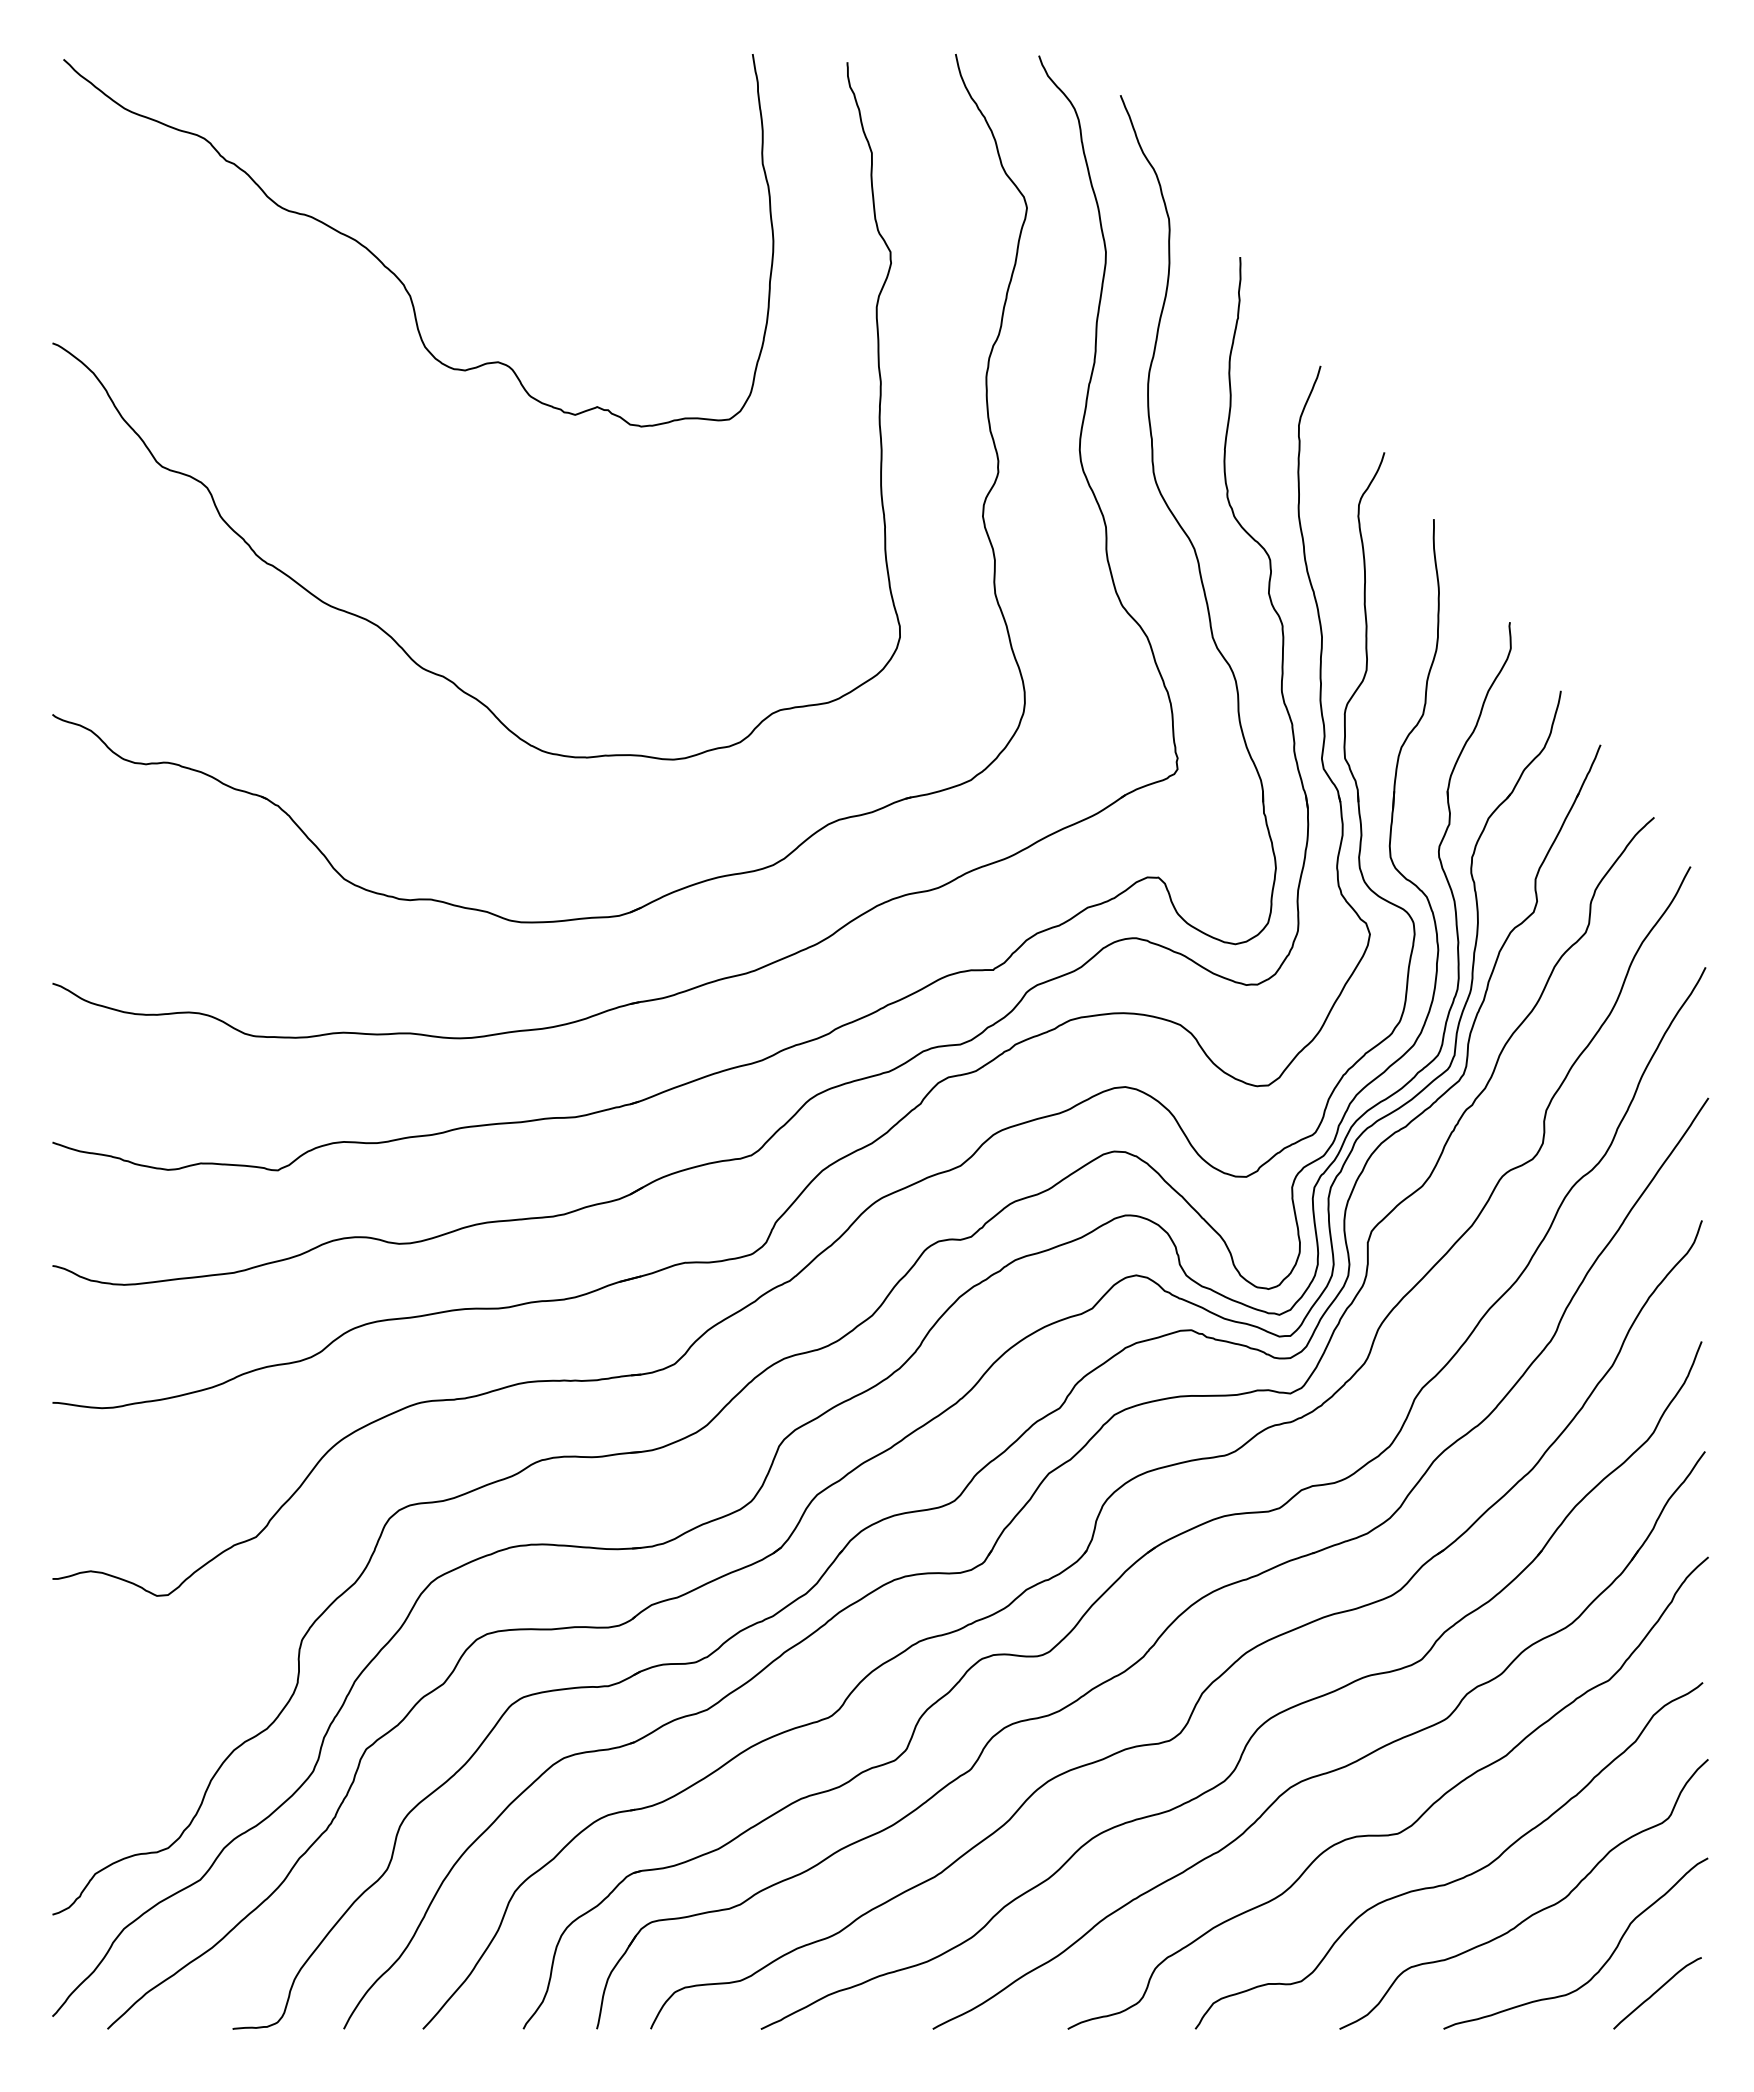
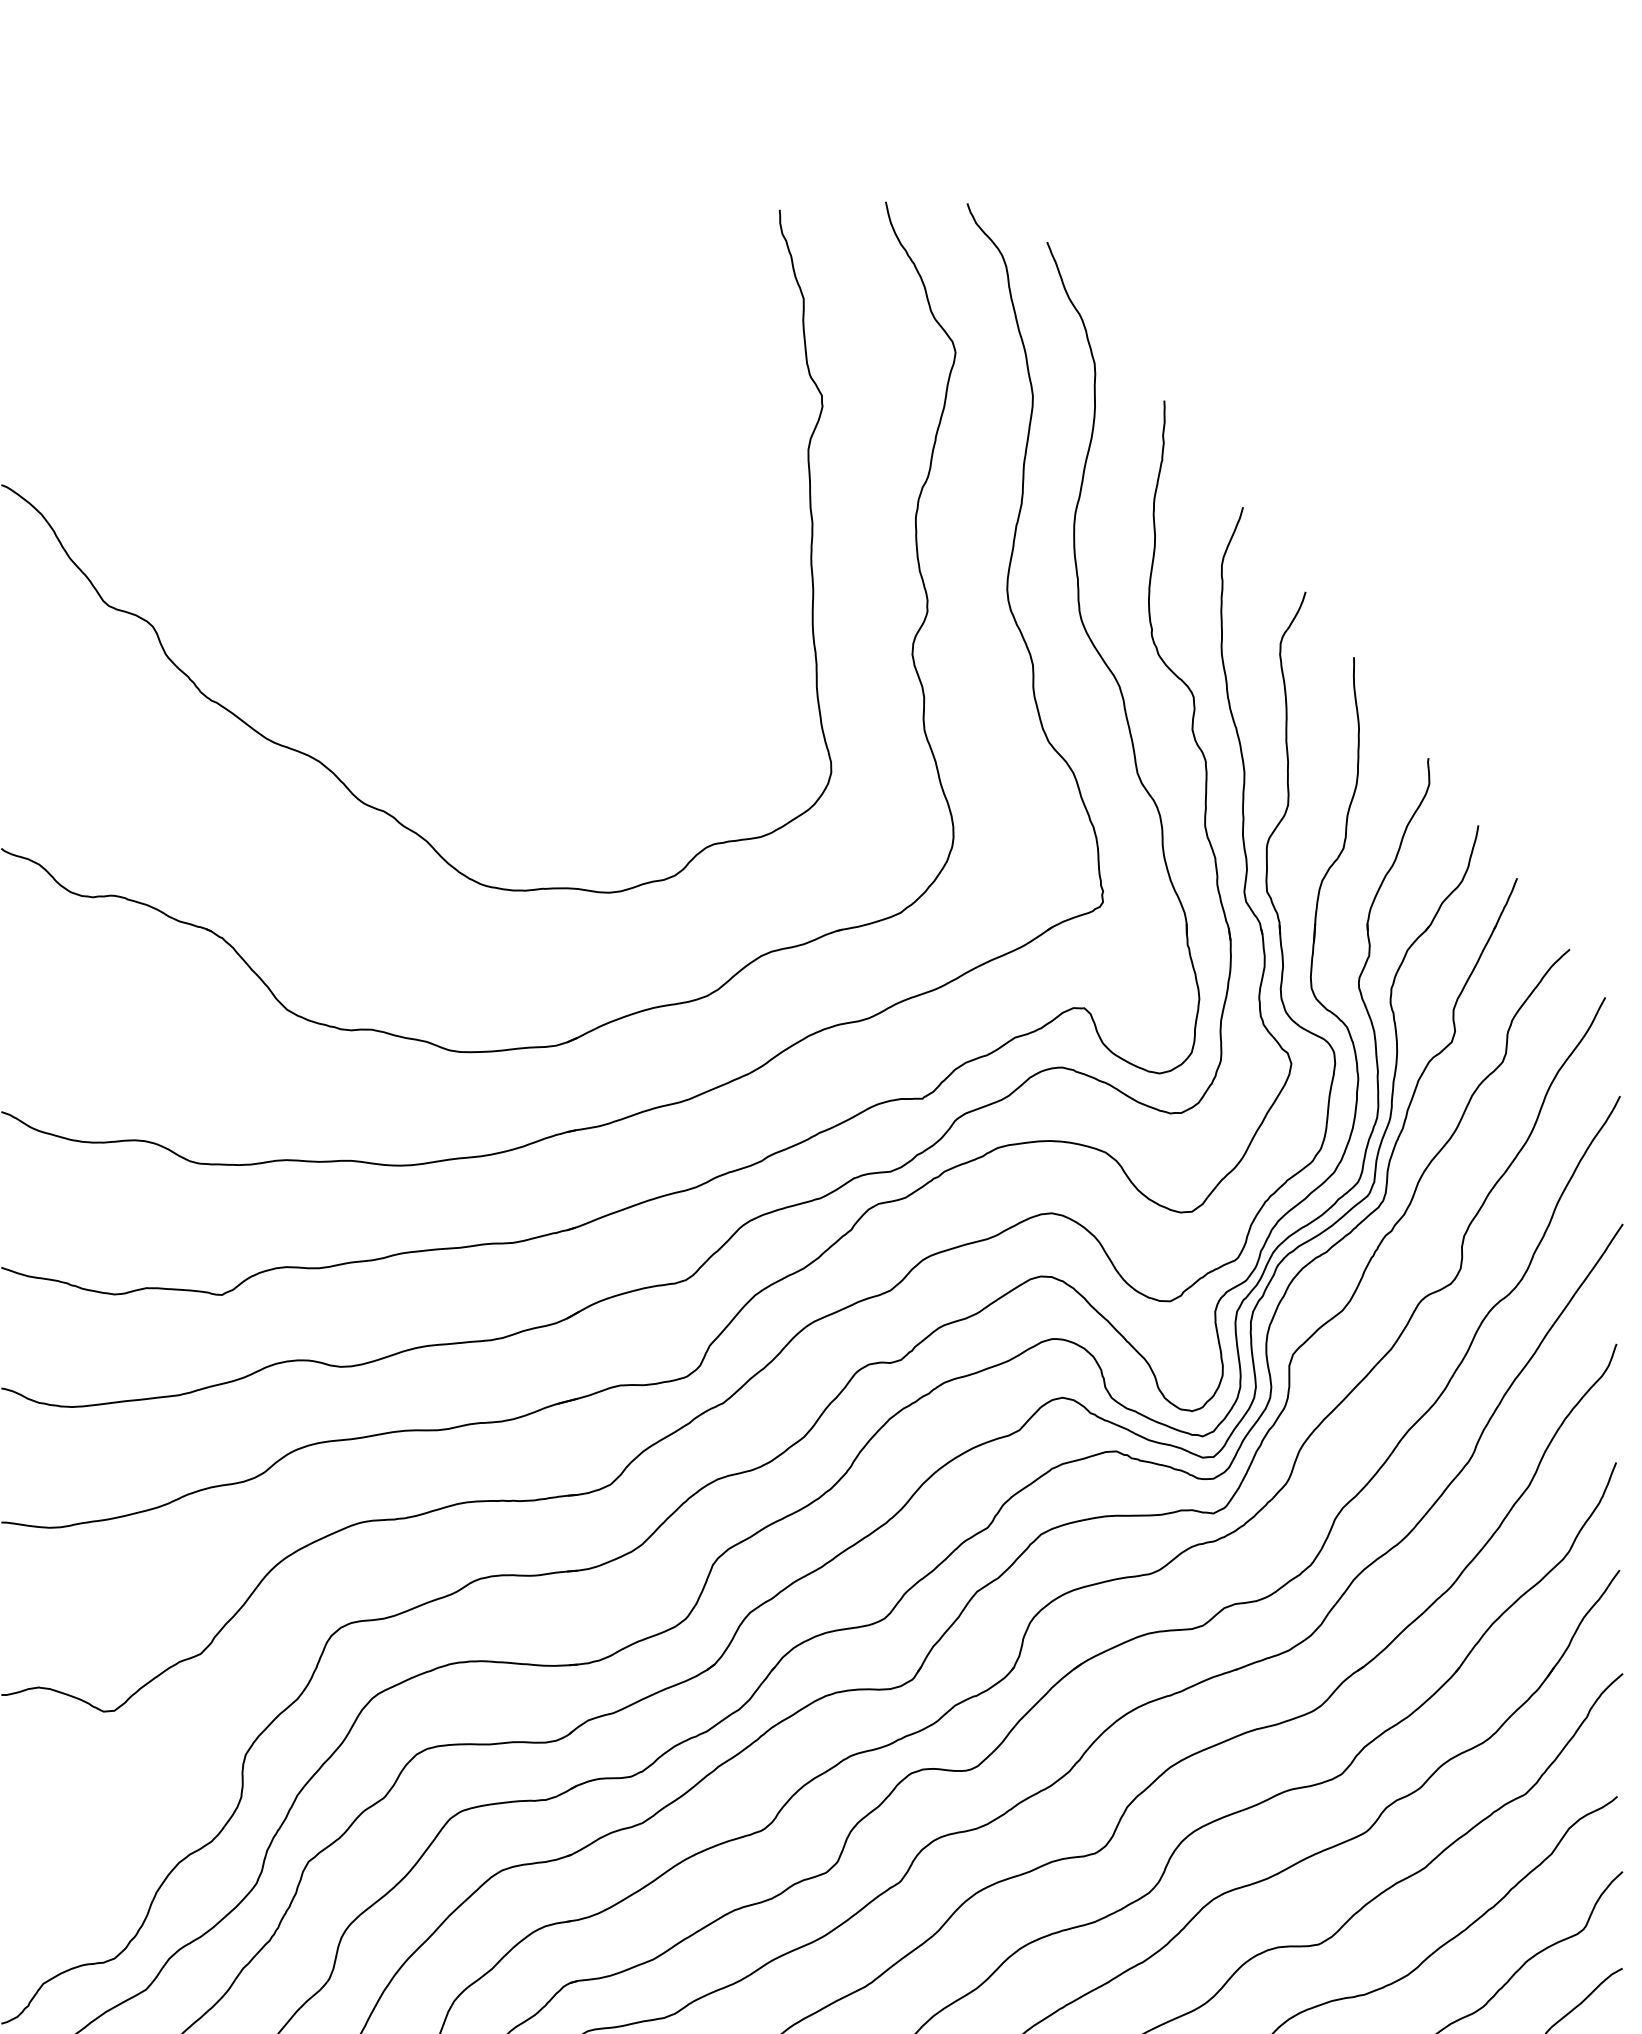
curve: (389, 268) -> (331, 411), removed

